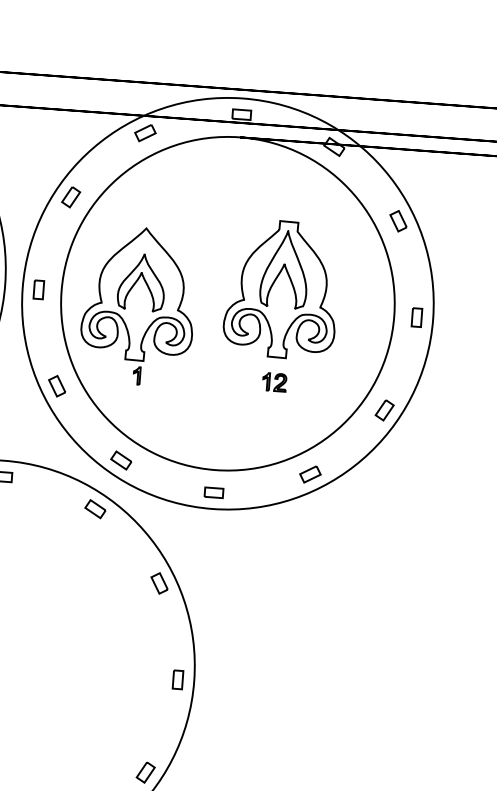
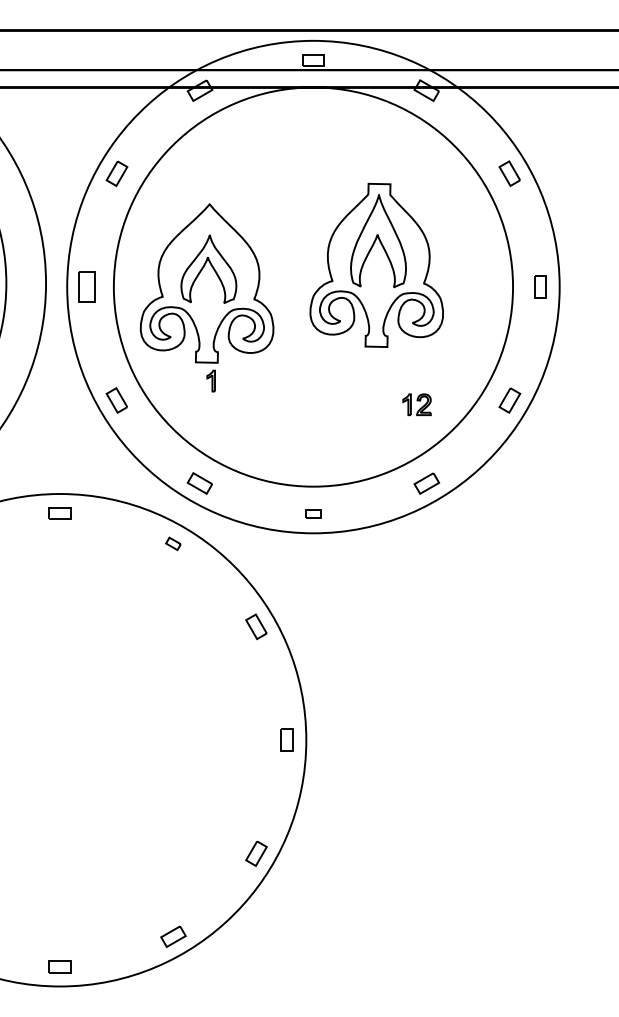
part: (38, 289) -> (86, 286), size x1.4
part: (274, 382) -> (416, 404), moved
part: (214, 492) -> (313, 513), size x0.7
part: (95, 508) -> (173, 543), size x0.6

